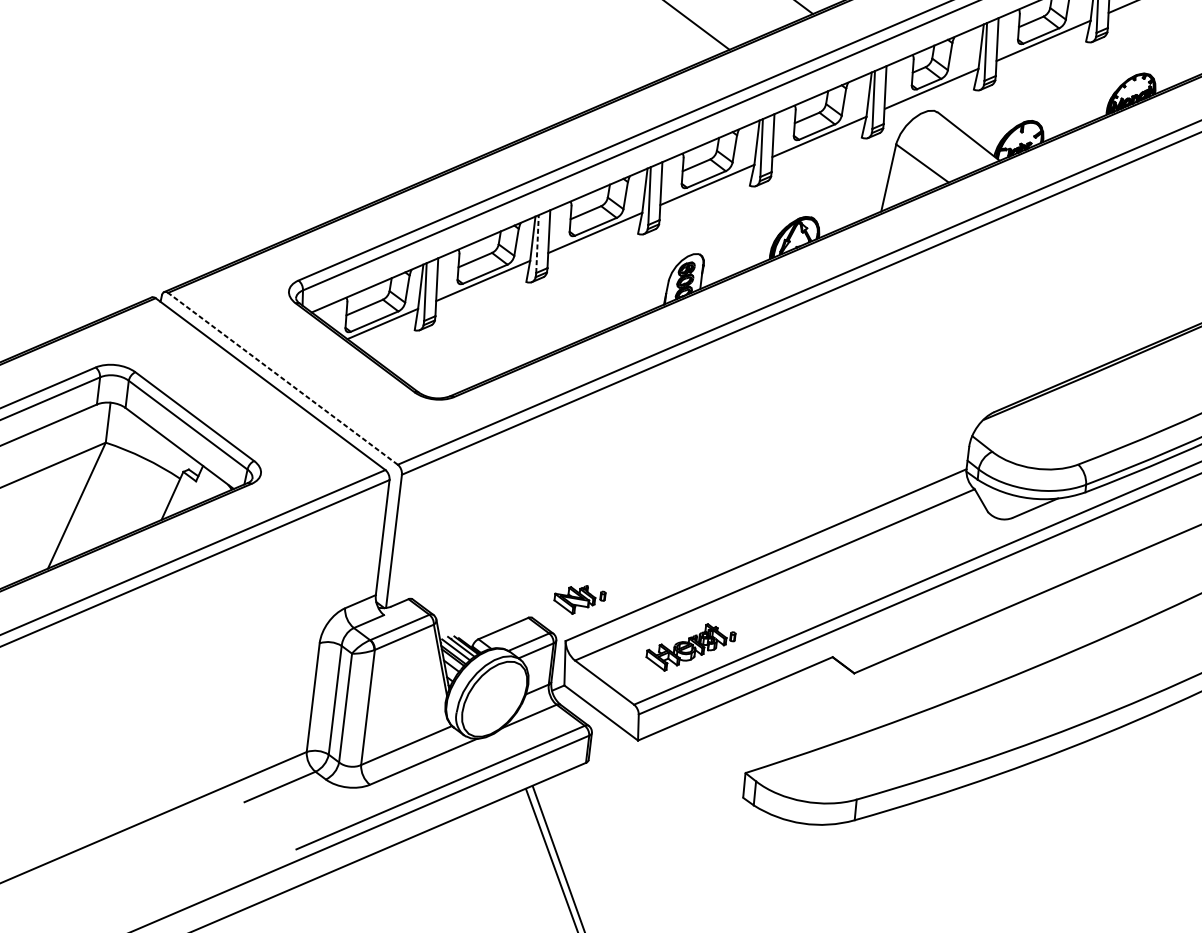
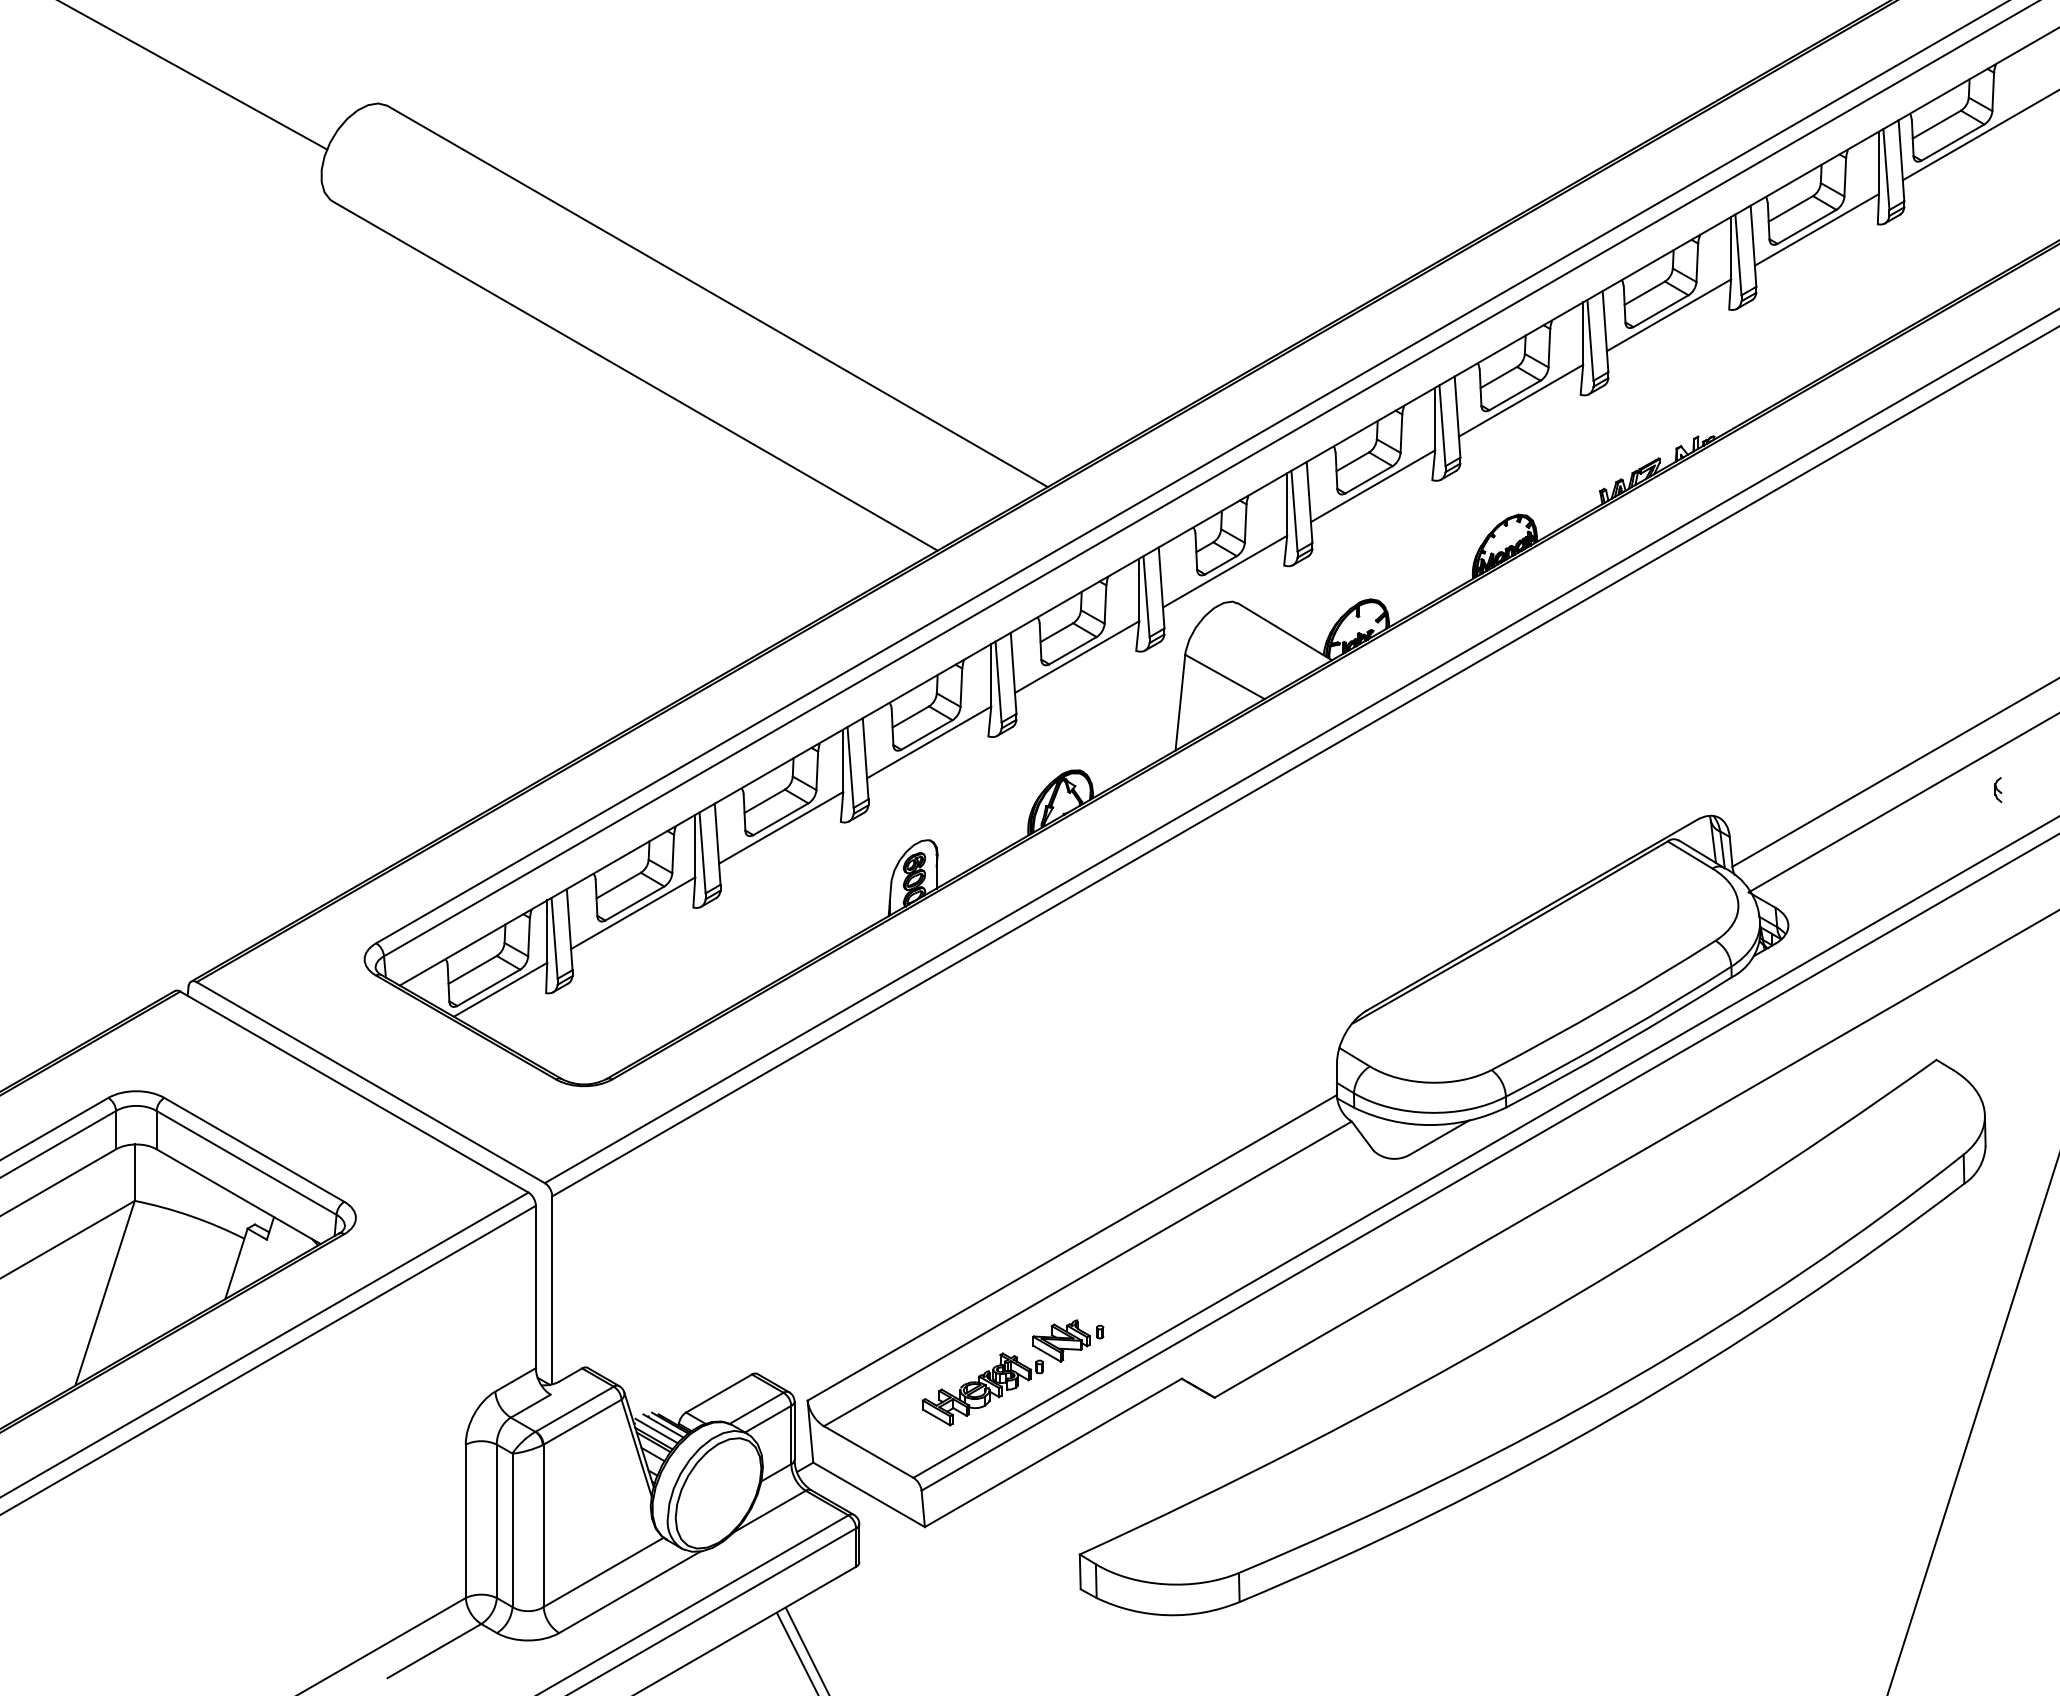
line: (537, 243) -> (702, 852), dashed -> solid
line: (282, 378) -> (370, 1082), dashed -> solid
part: (579, 599) -> (1068, 1340), moved

